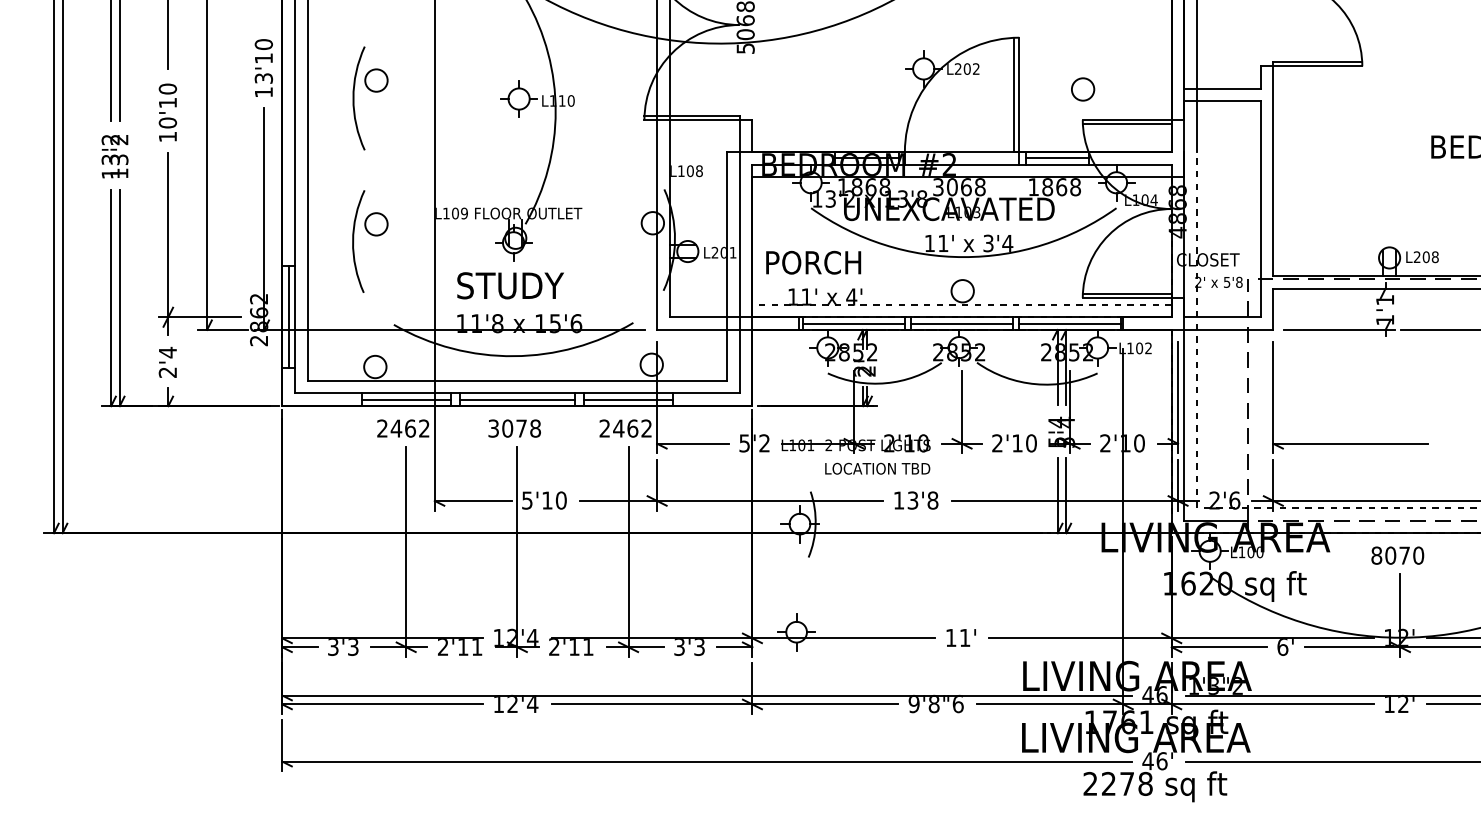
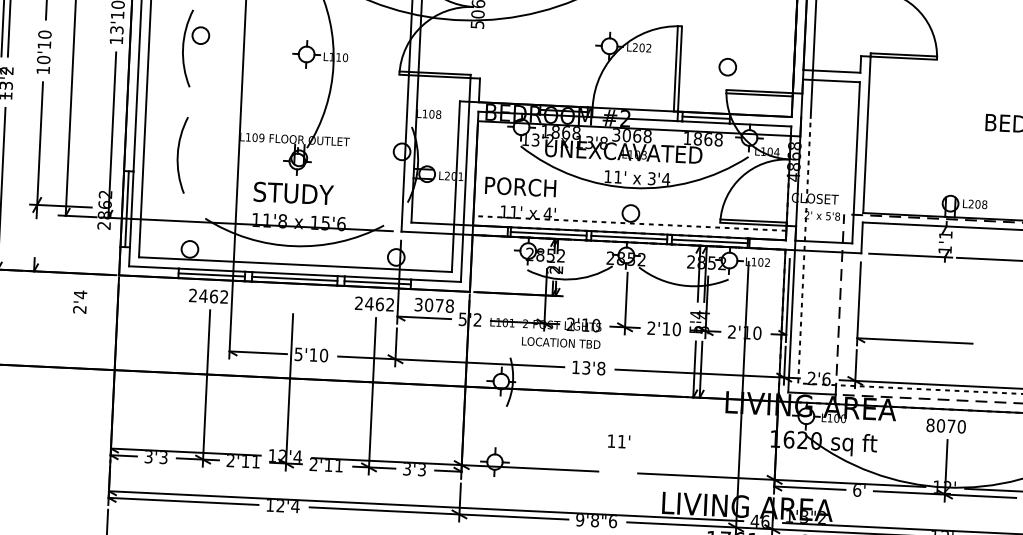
part: (376, 224) -> (195, 143), removed
text: (167, 361) -> (79, 301), moved
text: (514, 428) -> (434, 305), moved
text: (960, 637) -> (618, 441), moved

